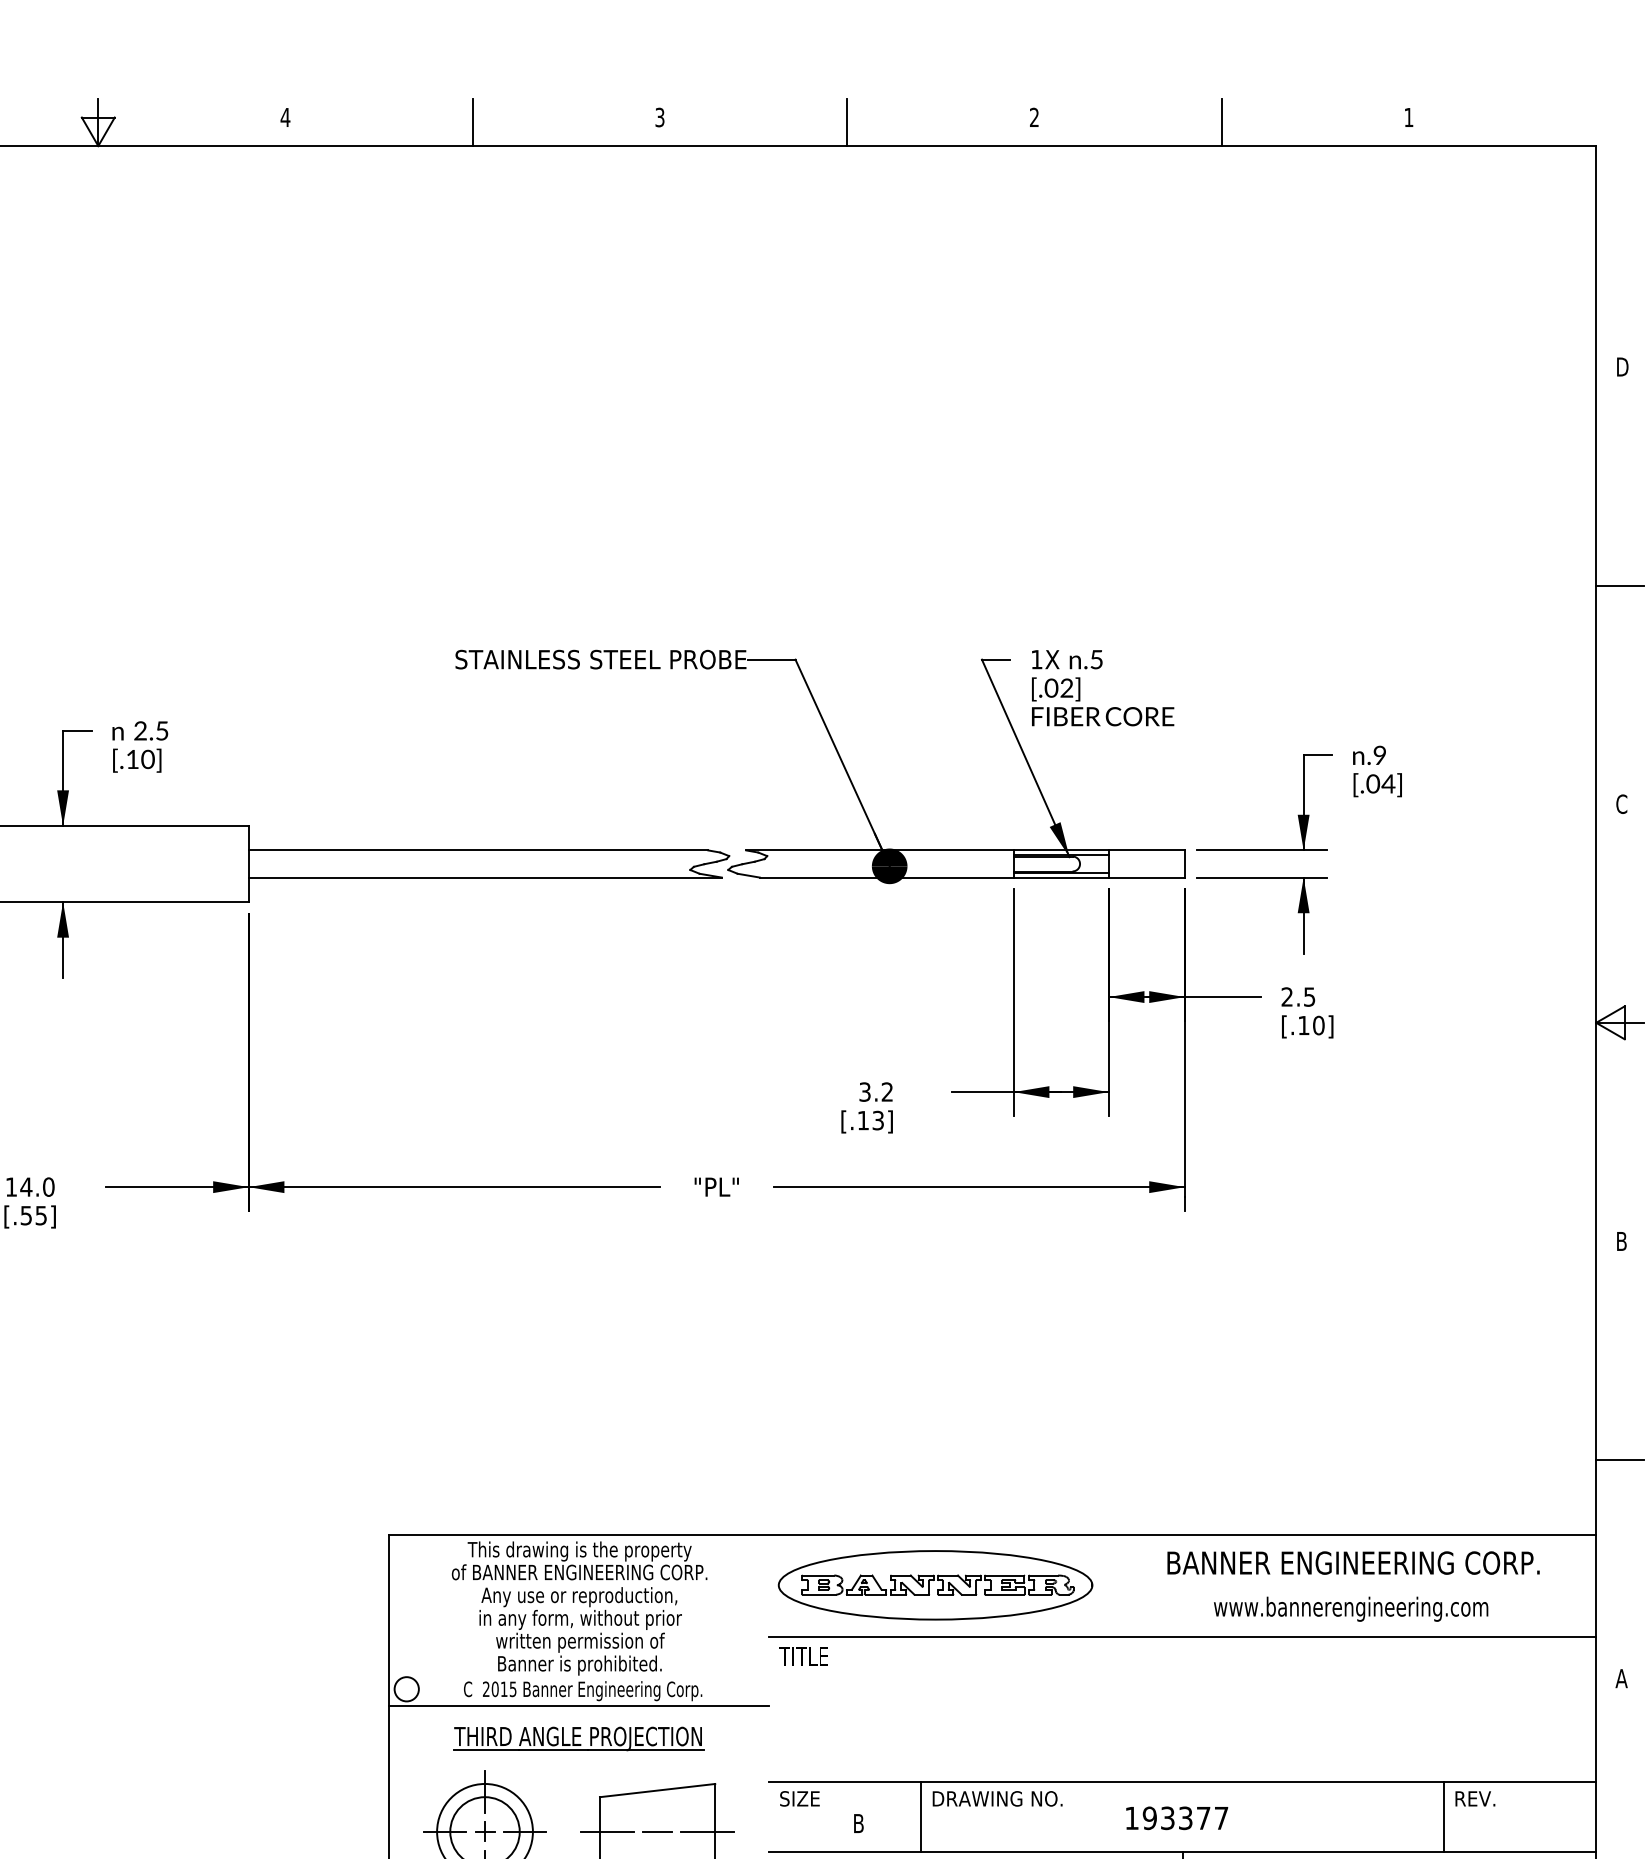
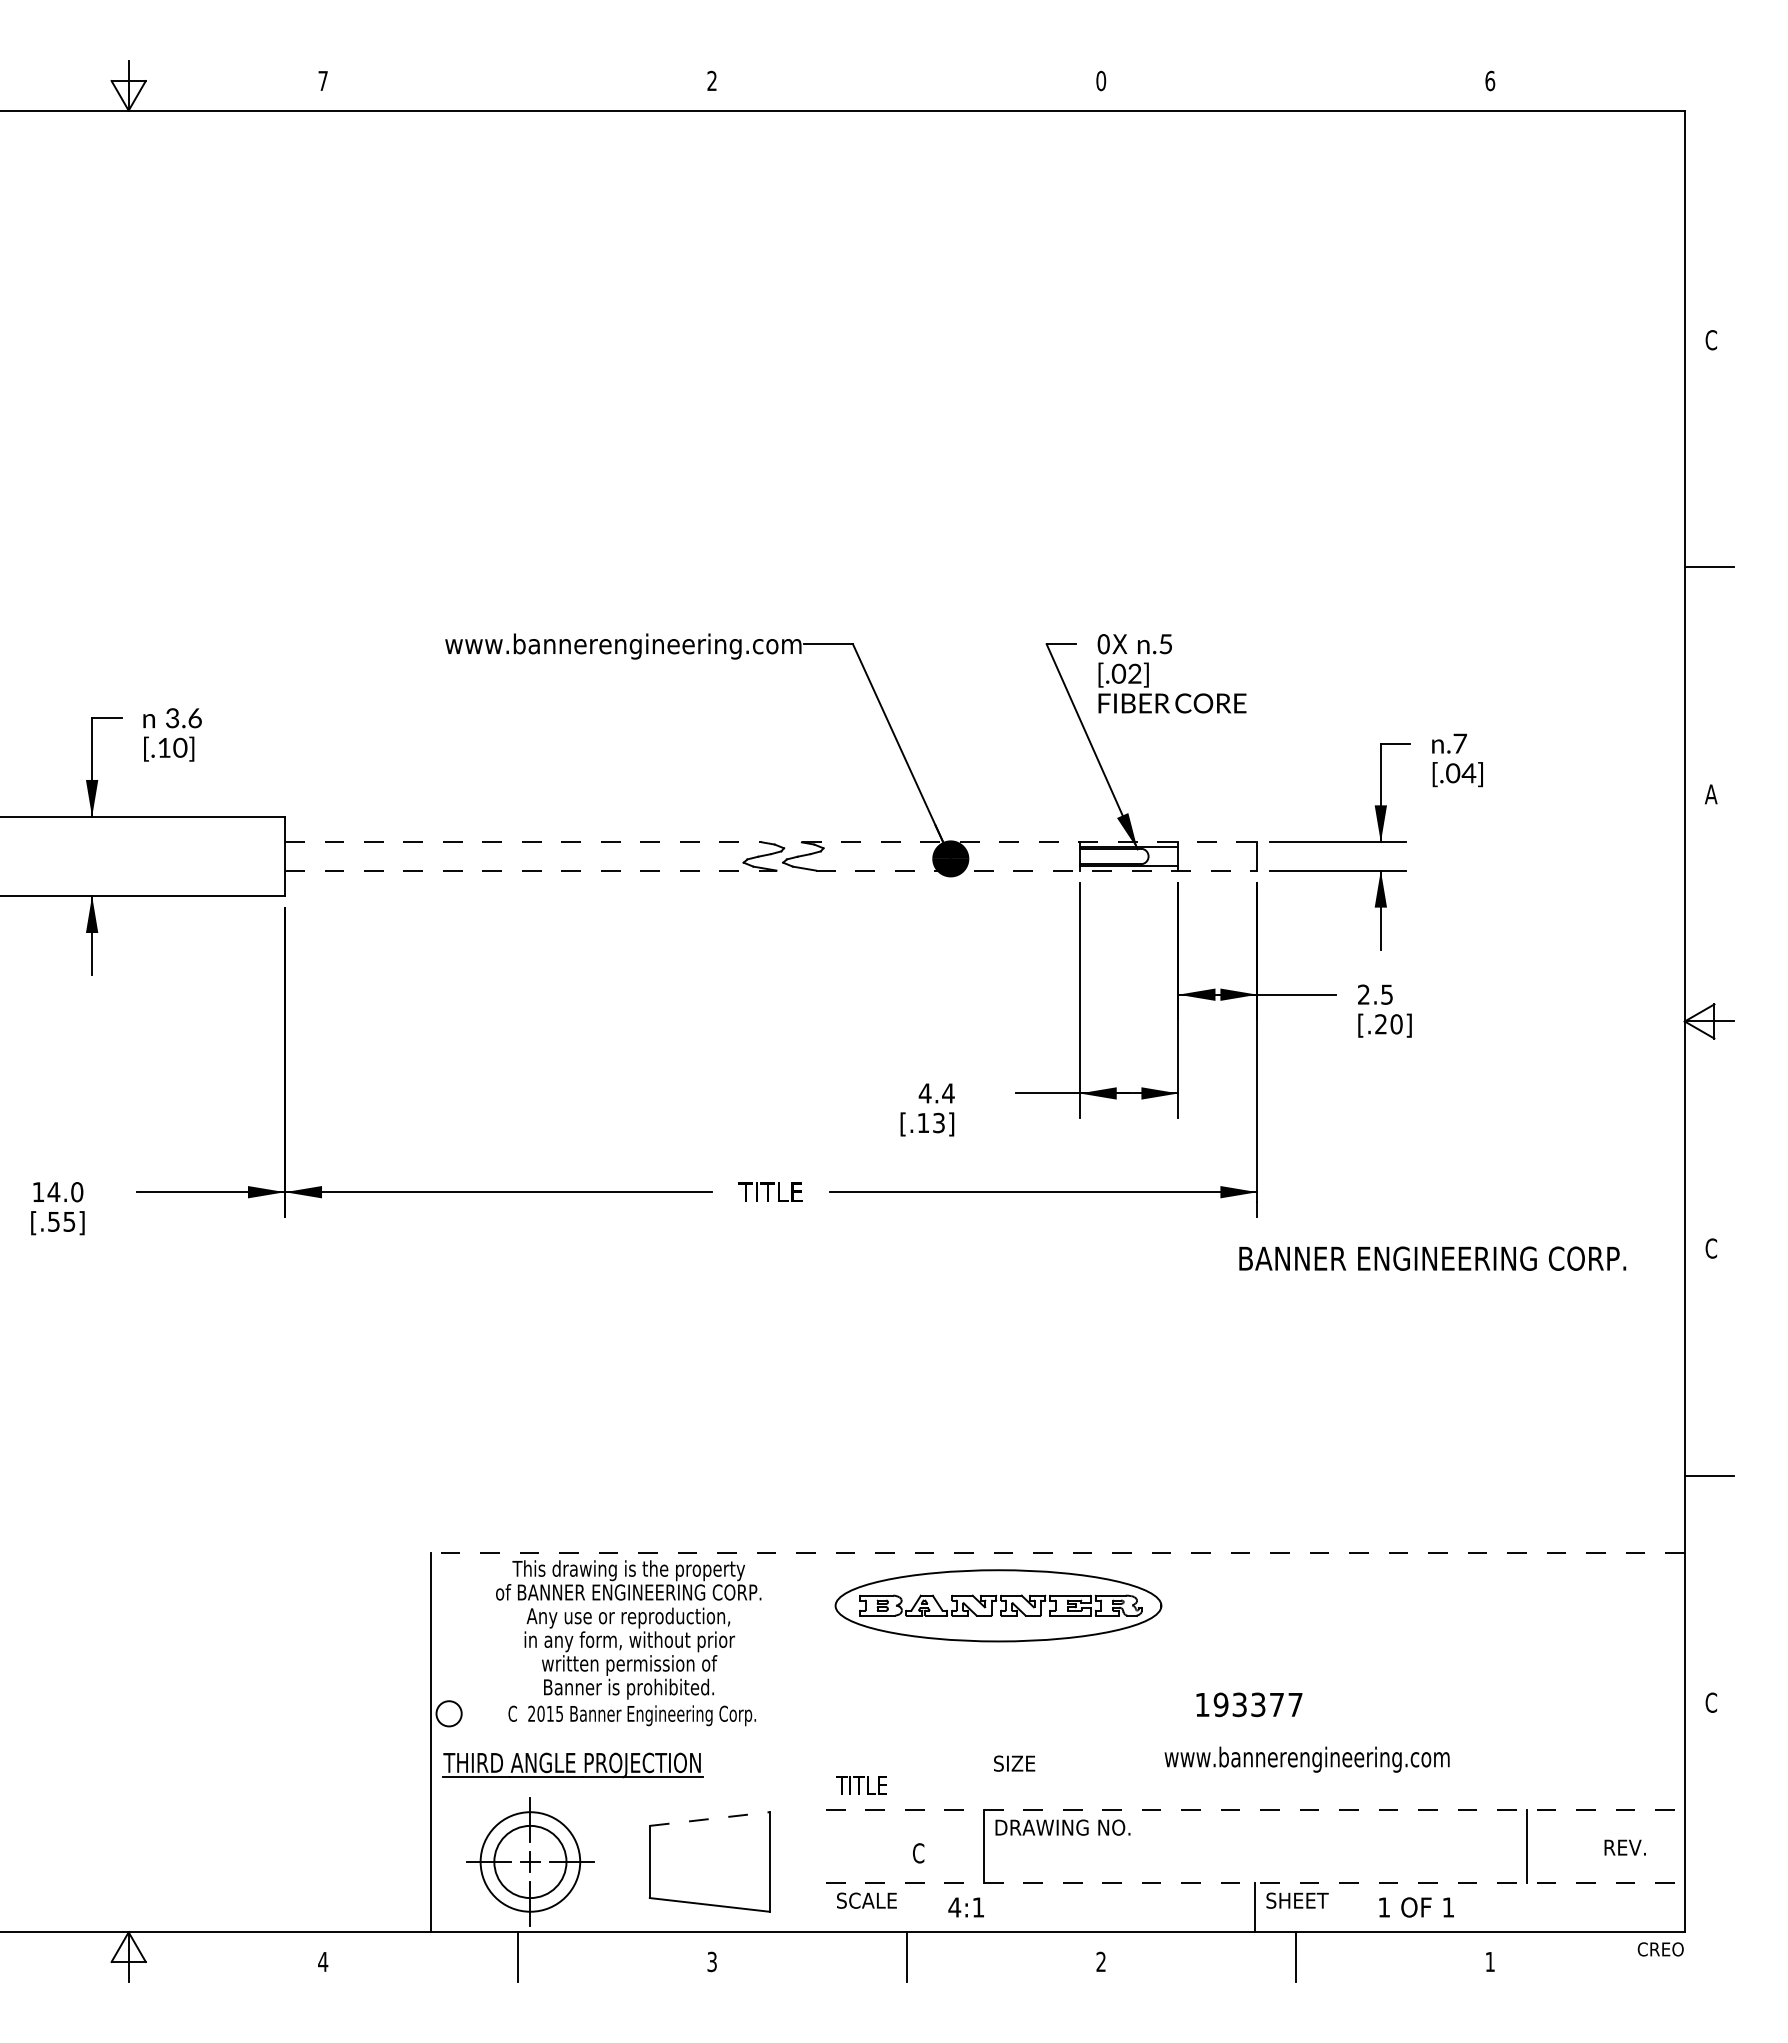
text: (285, 117) -> (323, 80), 4 -> 7
text: (1409, 117) -> (1490, 80), 1 -> 6
text: (659, 118) -> (711, 81), 3 -> 2
text: (1034, 118) -> (1101, 81), 2 -> 0
line: (472, 121) -> (517, 85), removed
line: (847, 121) -> (906, 85), removed
line: (1221, 121) -> (1295, 85), removed
text: (1621, 367) -> (1711, 340), D -> C
text: (1036, 659) -> (1103, 644), 1X -> 0X
text: (574, 661) -> (623, 646), STAINLESS STEEL PROBE -> www.bannerengineering.com
text: (151, 731) -> (183, 718), 2.5 -> 3.6
text: (1379, 755) -> (1459, 743), .9 -> .7
text: (1621, 804) -> (1711, 794), C -> A
line: (478, 850) -> (523, 842), solid -> dashed
line: (965, 850) -> (1029, 842), solid -> dashed
line: (485, 877) -> (530, 870), solid -> dashed
line: (972, 877) -> (1036, 870), solid -> dashed
text: (1303, 1025) -> (1380, 1024), [.10] -> [.20]
text: (875, 1092) -> (936, 1093), 3.2 -> 4.4
text: (716, 1186) -> (770, 1191), "PL" -> TITLE
text: (1621, 1241) -> (1711, 1248), B -> C
line: (992, 1534) -> (1057, 1553), solid -> dashed
text: (1353, 1562) -> (1432, 1258), moved
text: (1350, 1609) -> (1306, 1759), moved
line: (1182, 1636) -> (1254, 1659), removed
text: (803, 1656) -> (861, 1785), moved
text: (1620, 1678) -> (1710, 1702), A -> C
line: (578, 1705) -> (627, 1730), removed
part: (578, 1739) -> (572, 1765), moved
line: (1182, 1781) -> (1255, 1809), solid -> dashed
line: (658, 1790) -> (710, 1818), solid -> dashed
text: (799, 1798) -> (1014, 1763), moved
text: (1474, 1798) -> (1624, 1847), moved
text: (1177, 1817) -> (1249, 1704), moved
text: (858, 1823) -> (918, 1853), B -> C
line: (607, 1831) -> (657, 1861), removed
line: (657, 1831) -> (709, 1861), removed
line: (707, 1831) -> (761, 1861), removed
line: (1182, 1851) -> (1255, 1882), solid -> dashed

